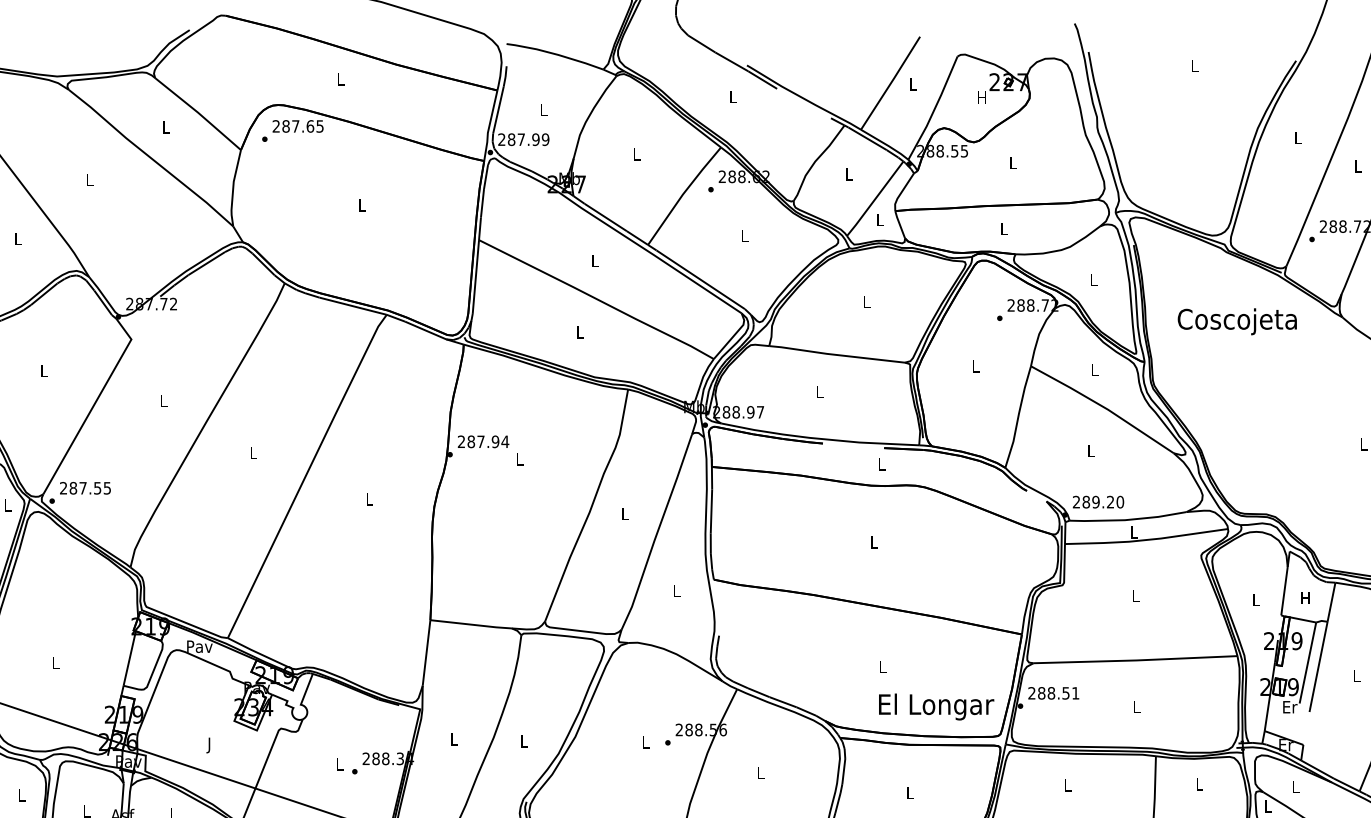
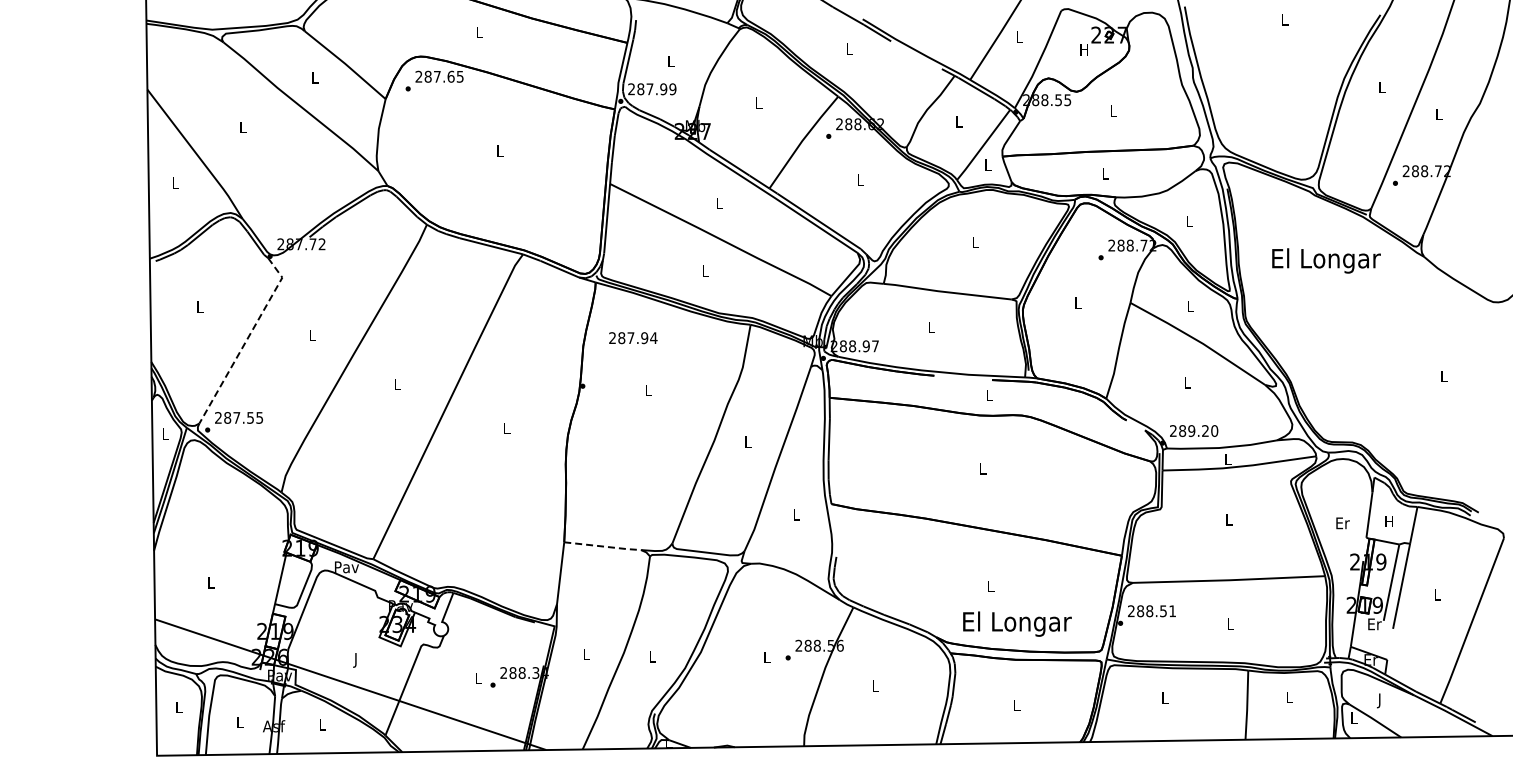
text: (1236, 321) -> (1324, 260), Coscojeta -> El Longar
line: (94, 405) -> (247, 339), solid -> dashed
text: (483, 442) -> (633, 338), moved
text: (1255, 600) -> (1342, 523), L -> Er
line: (472, 624) -> (603, 546), solid -> dashed
text: (936, 706) -> (1017, 623), moved
text: (1296, 787) -> (1380, 700), L -> J

